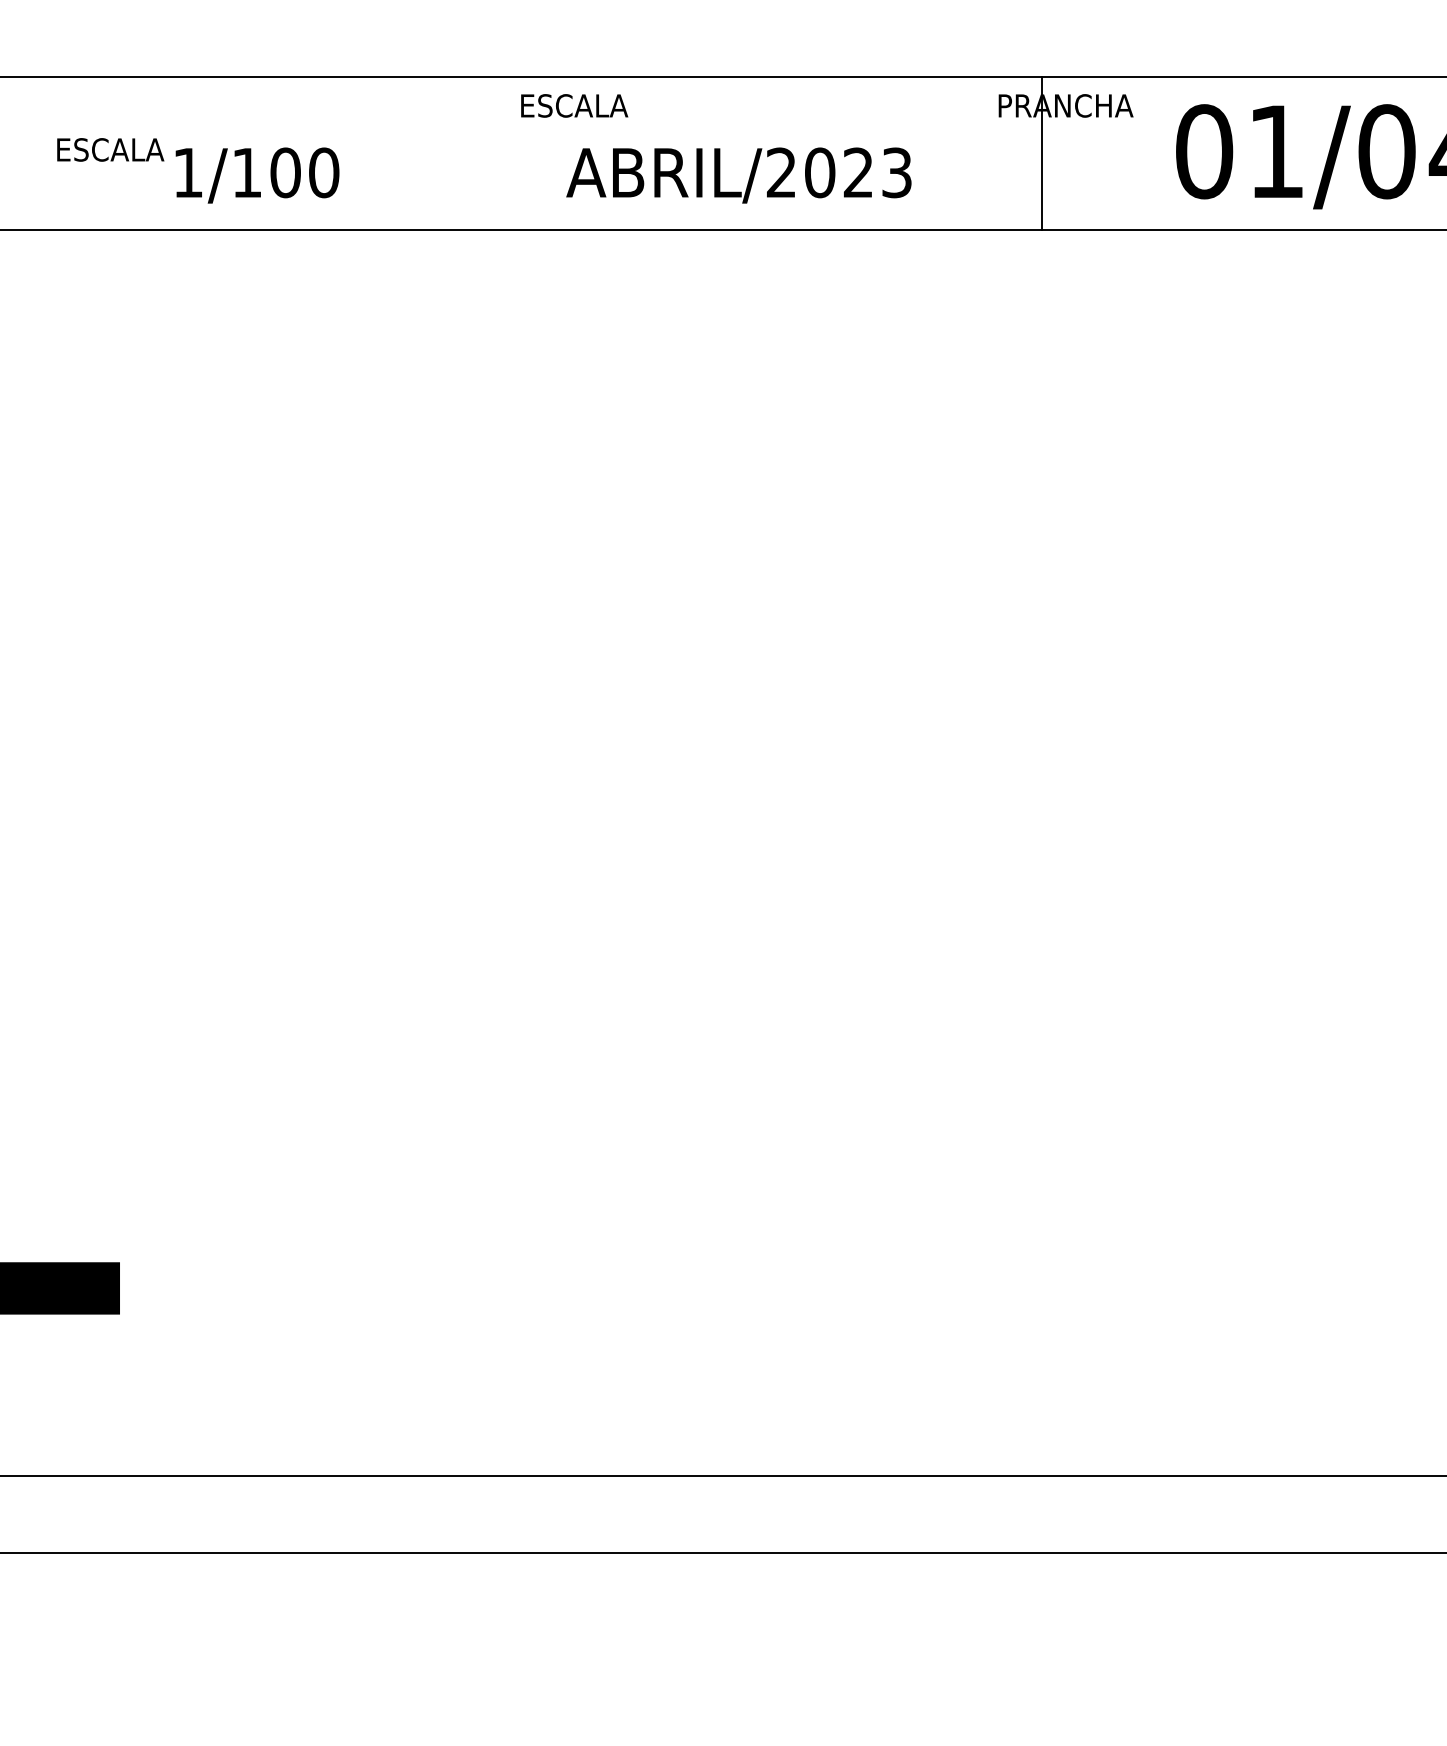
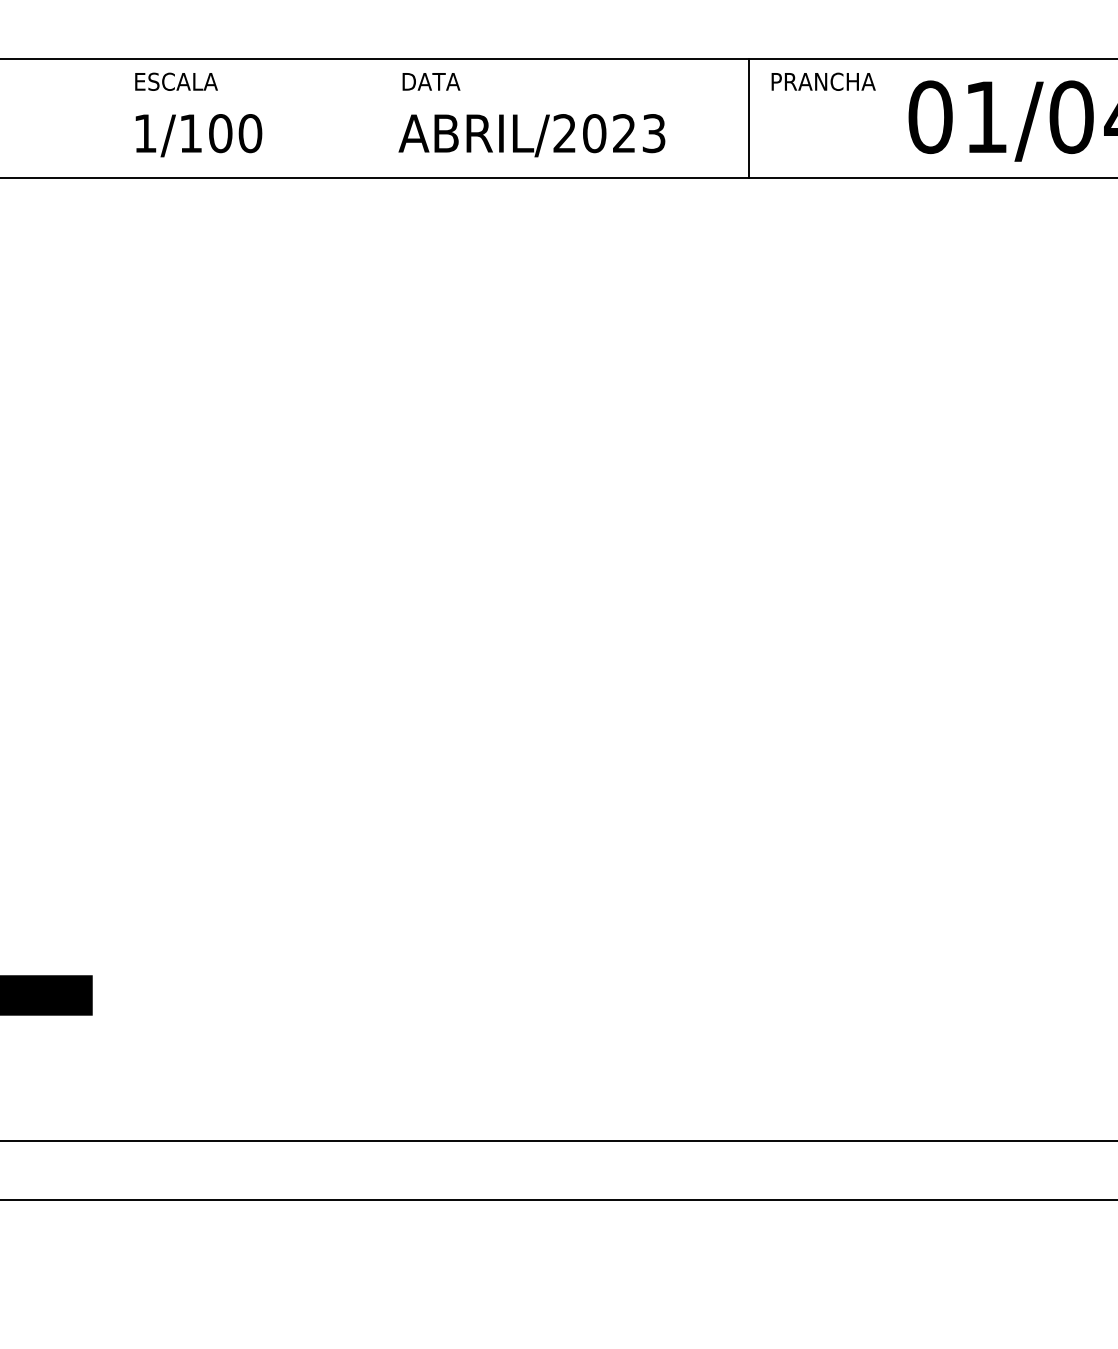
text: (575, 105) -> (444, 81), ESCALA -> DATA
text: (110, 149) -> (176, 81), moved
line: (1042, 153) -> (749, 118), moved
text: (738, 175) -> (531, 135), moved

